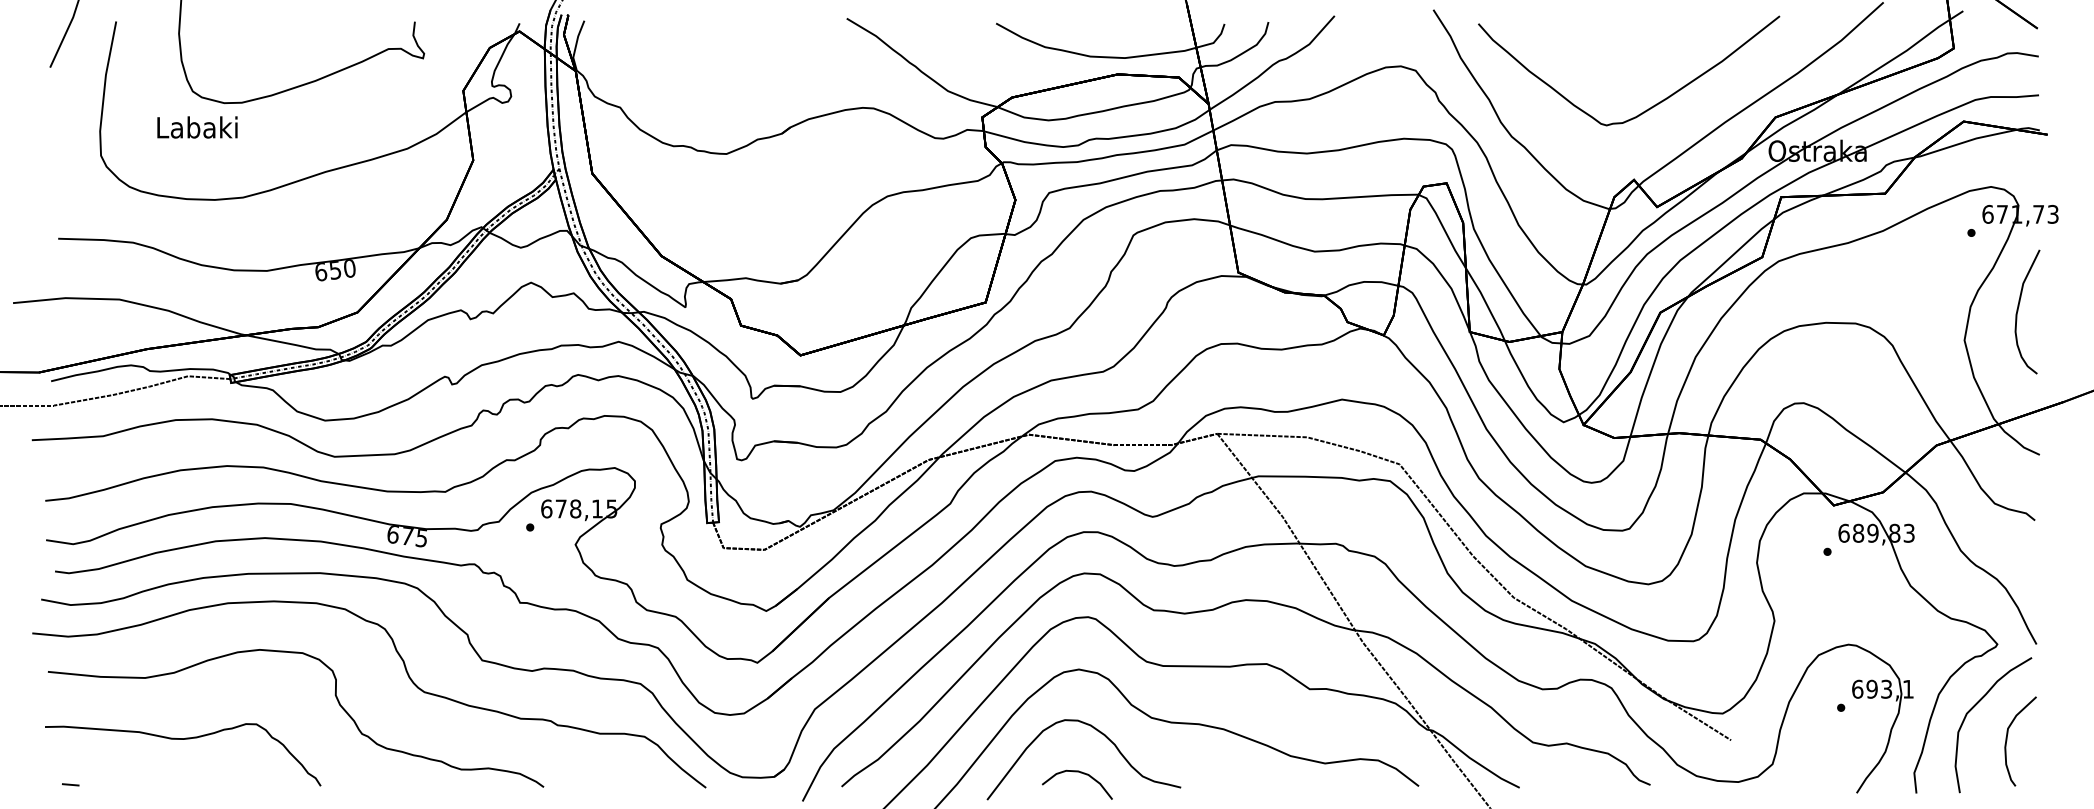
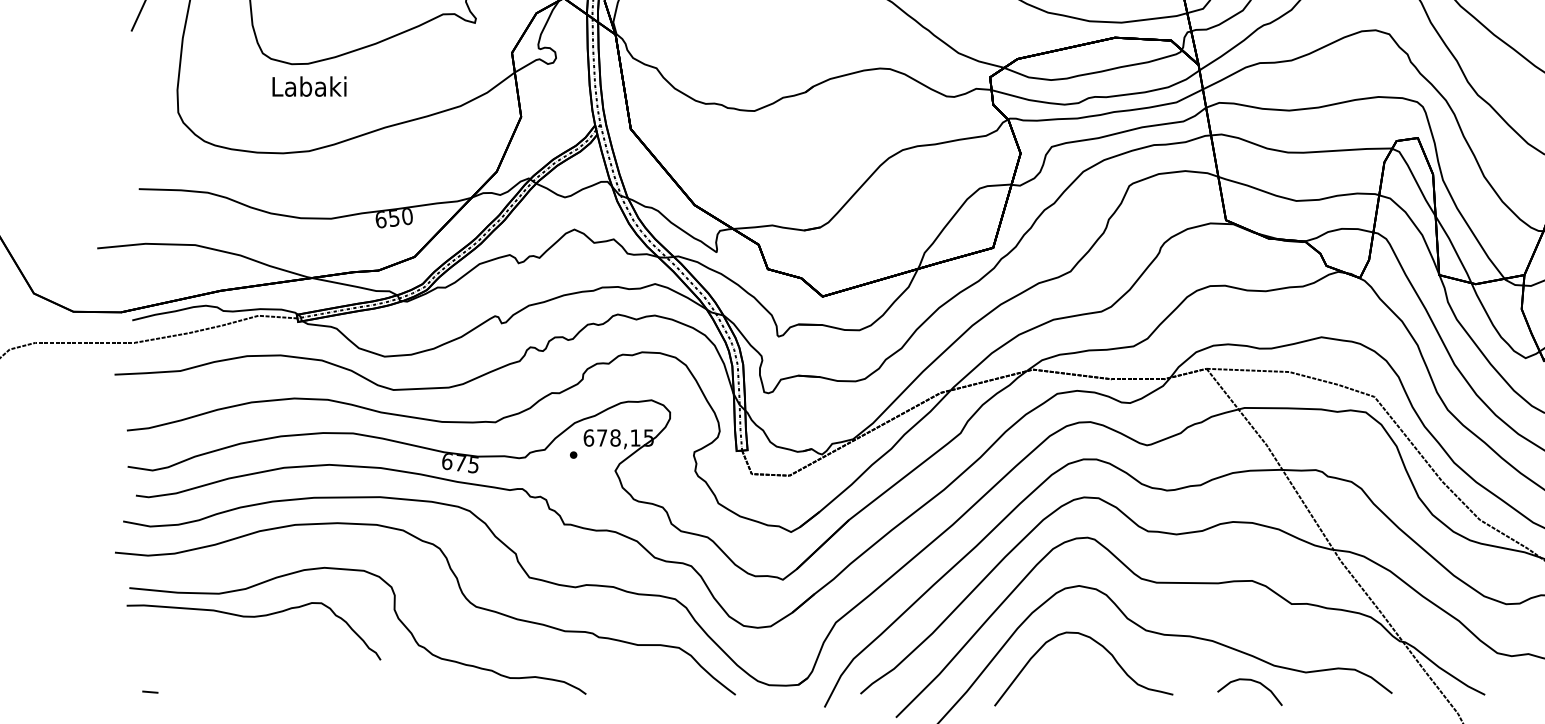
text: (197, 127) -> (309, 86), moved
curve: (183, 739) -> (254, 617), moved
curve: (1080, 773) -> (1252, 681), moved

